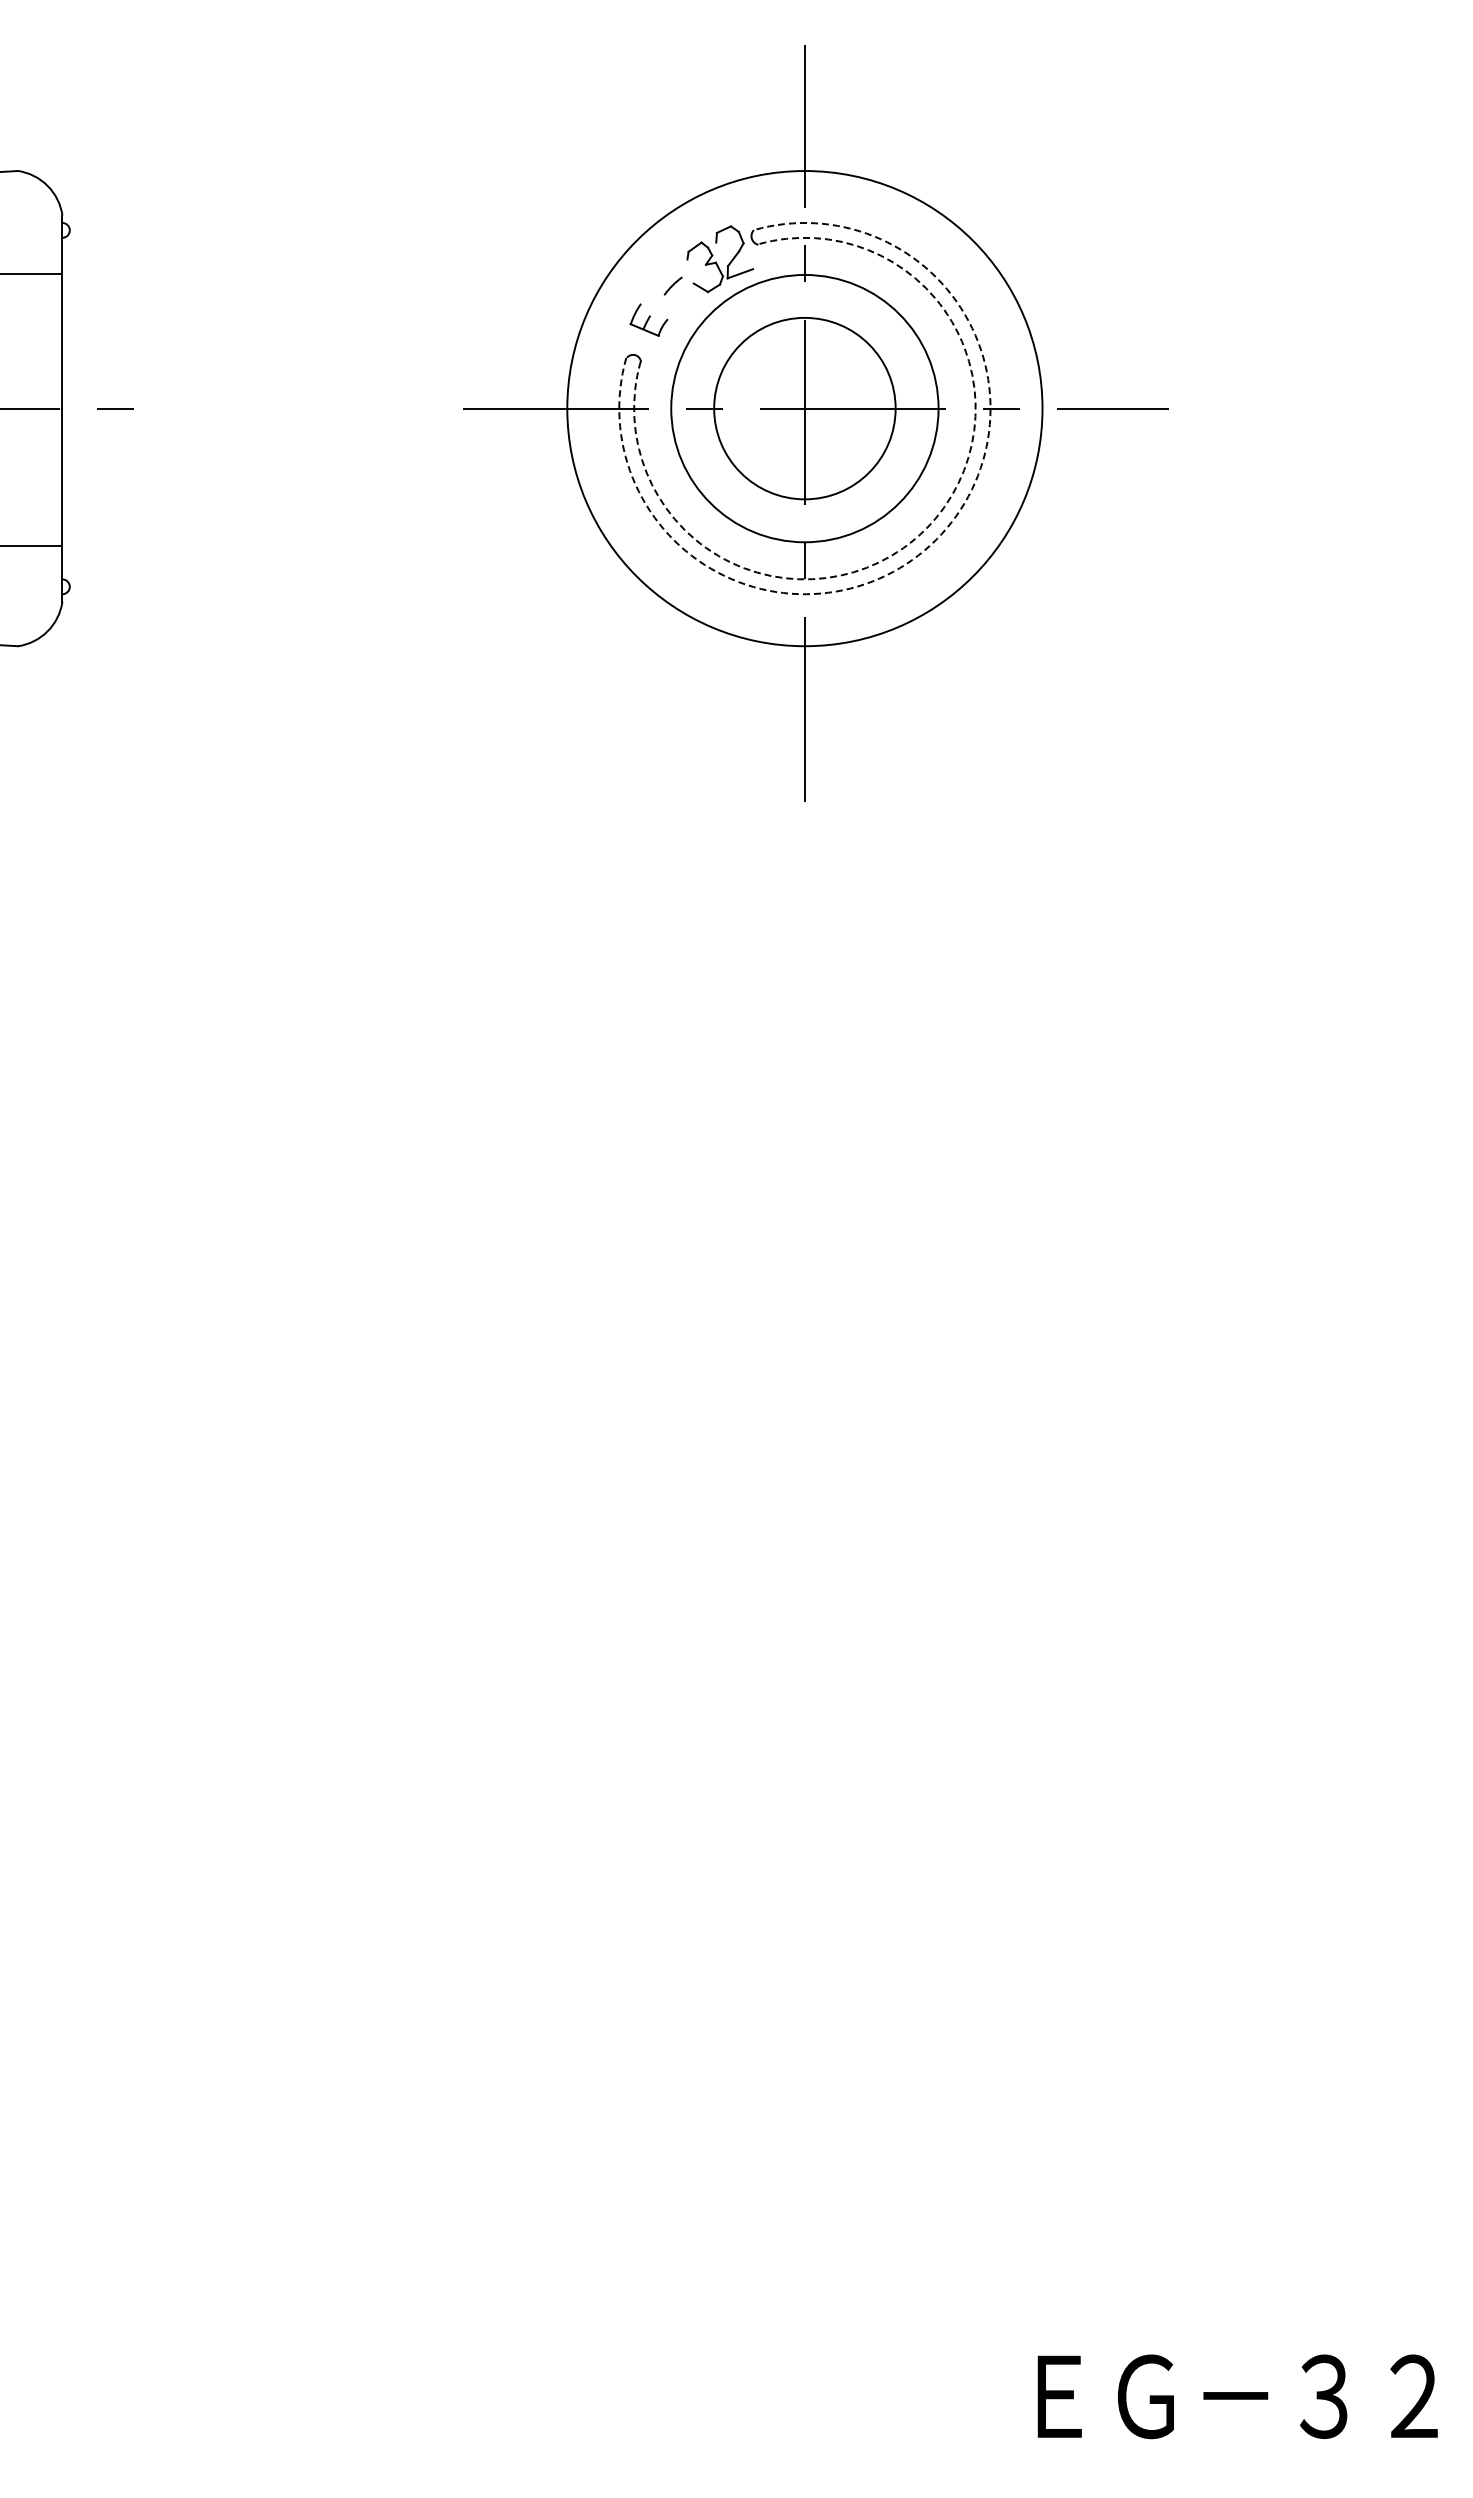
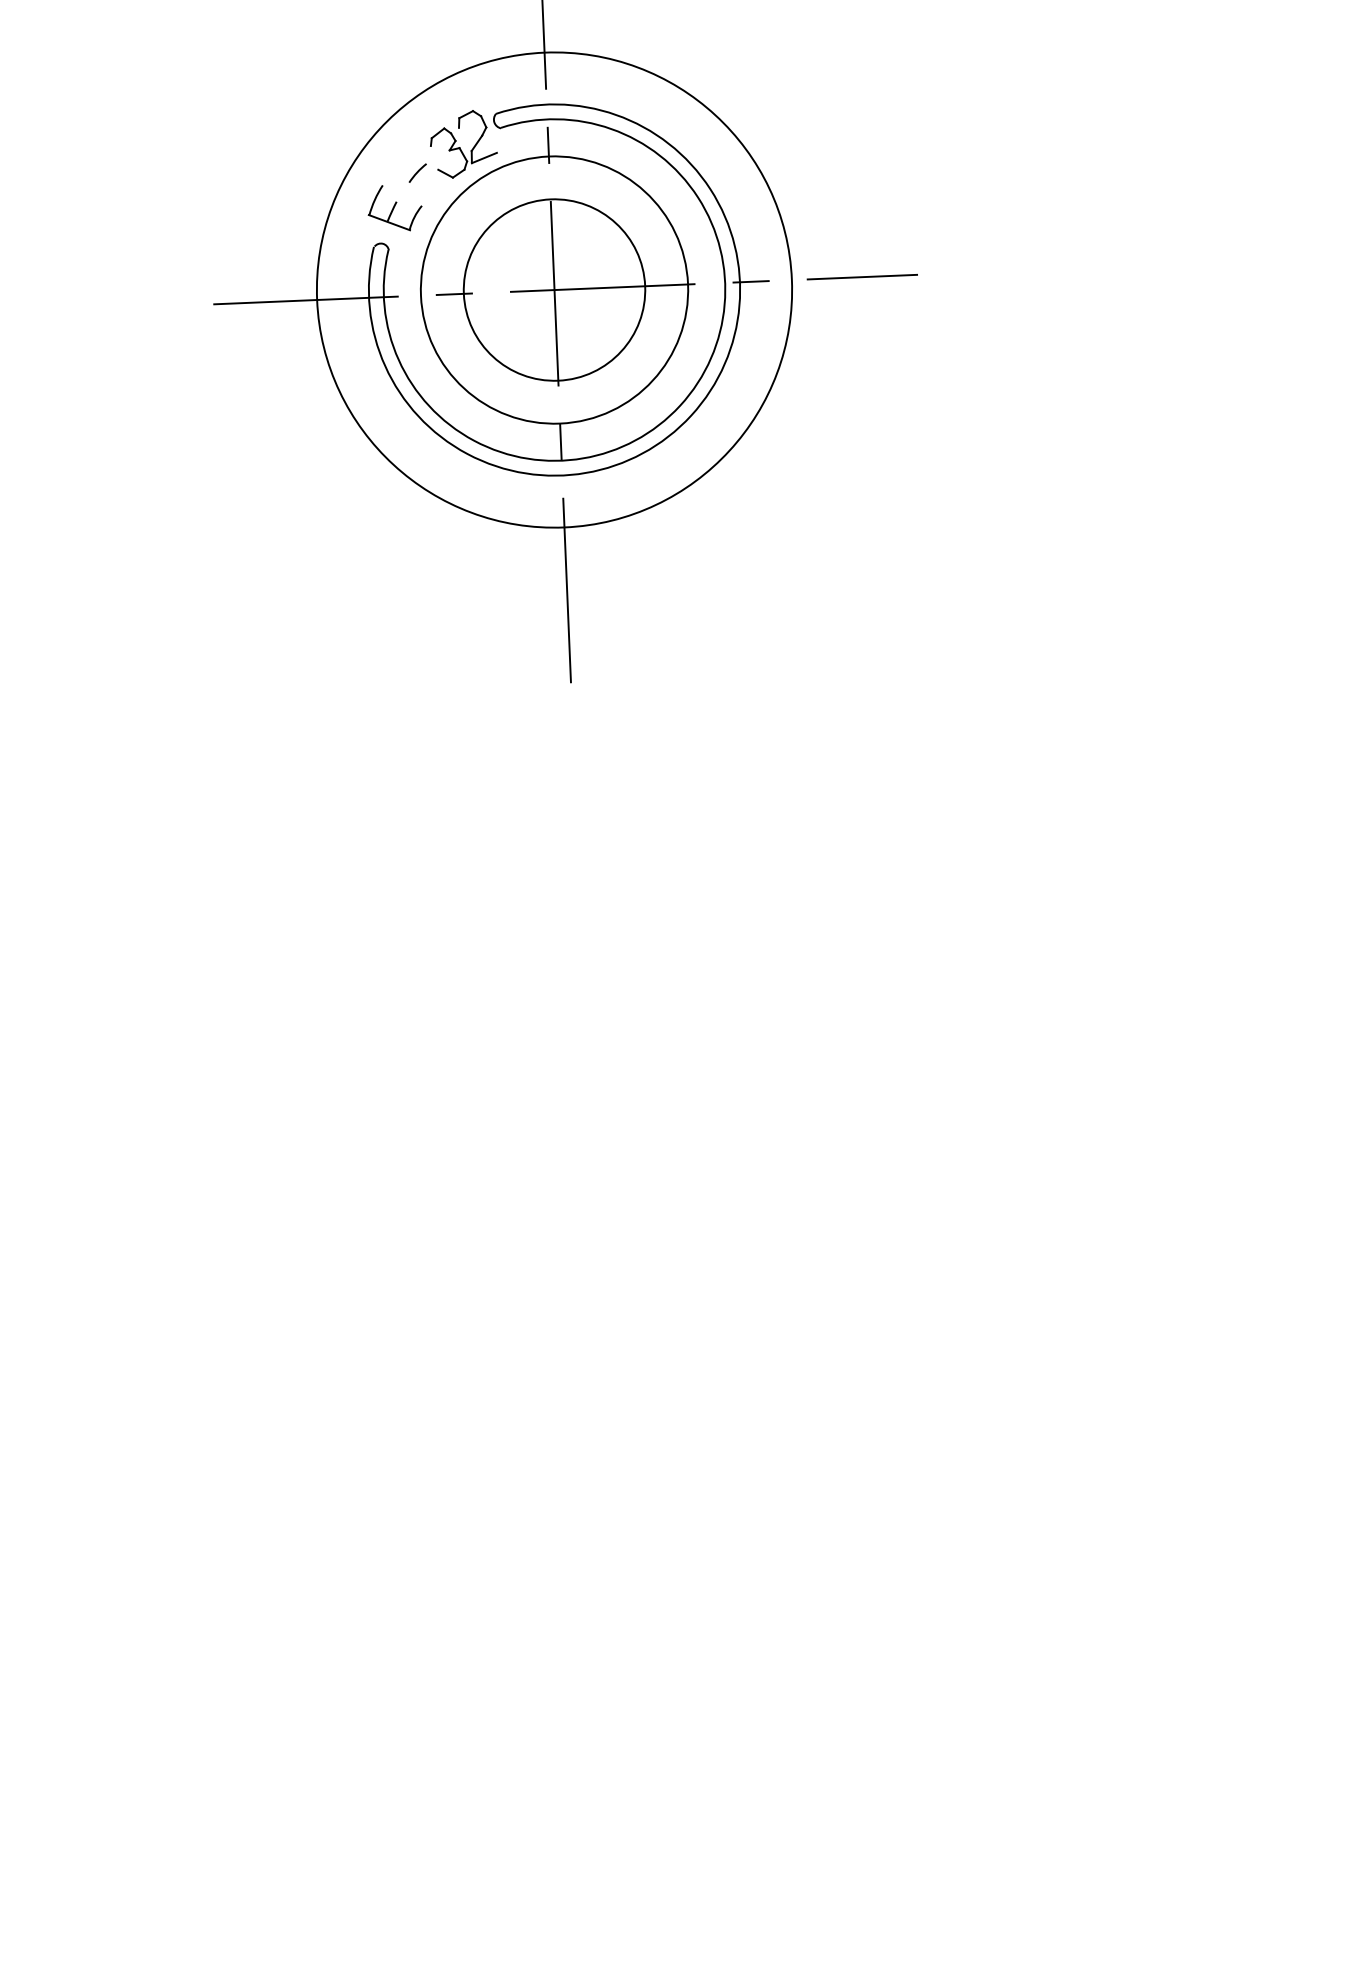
part: (648, 319) -> (394, 207), size x1.43
arc: (925, 529) -> (680, 405), dashed -> solid
arc: (936, 539) -> (691, 415), dashed -> solid

